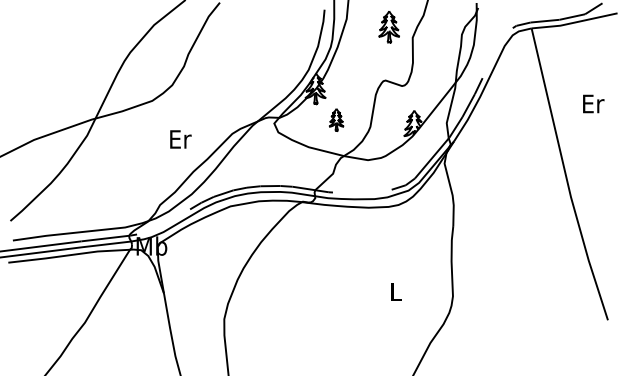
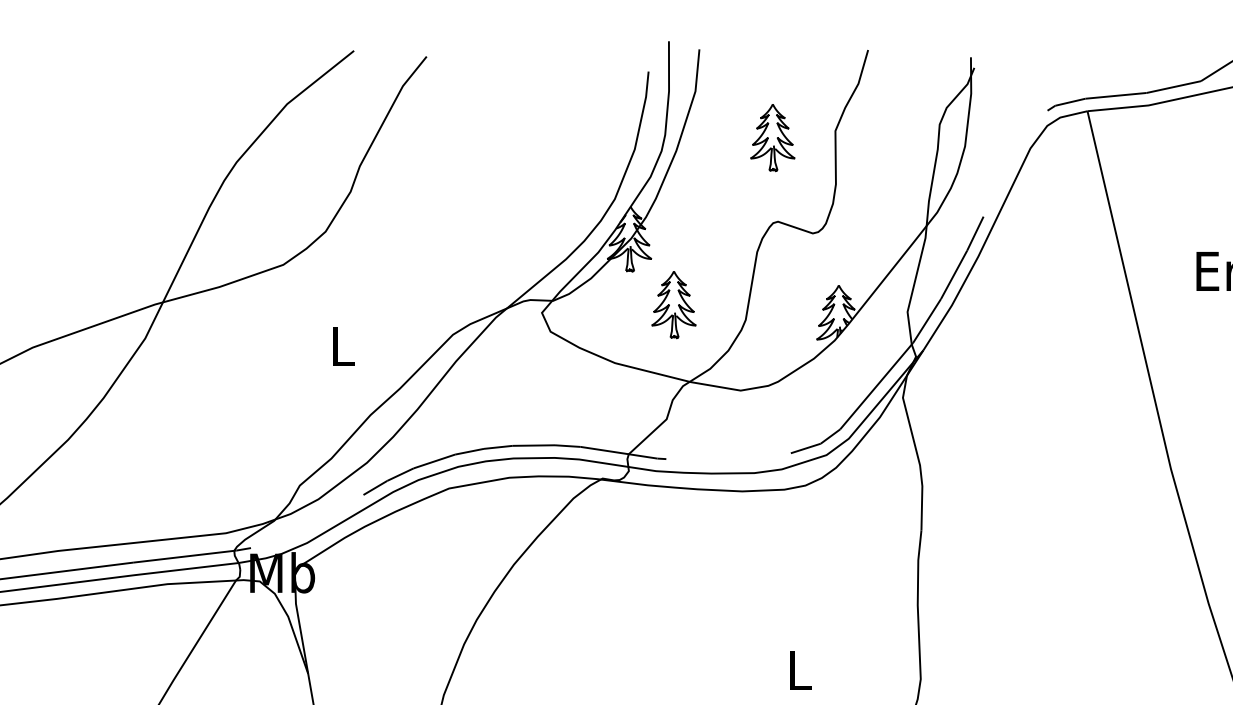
part: (388, 27) -> (771, 138), moved
part: (336, 119) -> (673, 304), size x1.43
text: (180, 139) -> (343, 346), Er -> L

